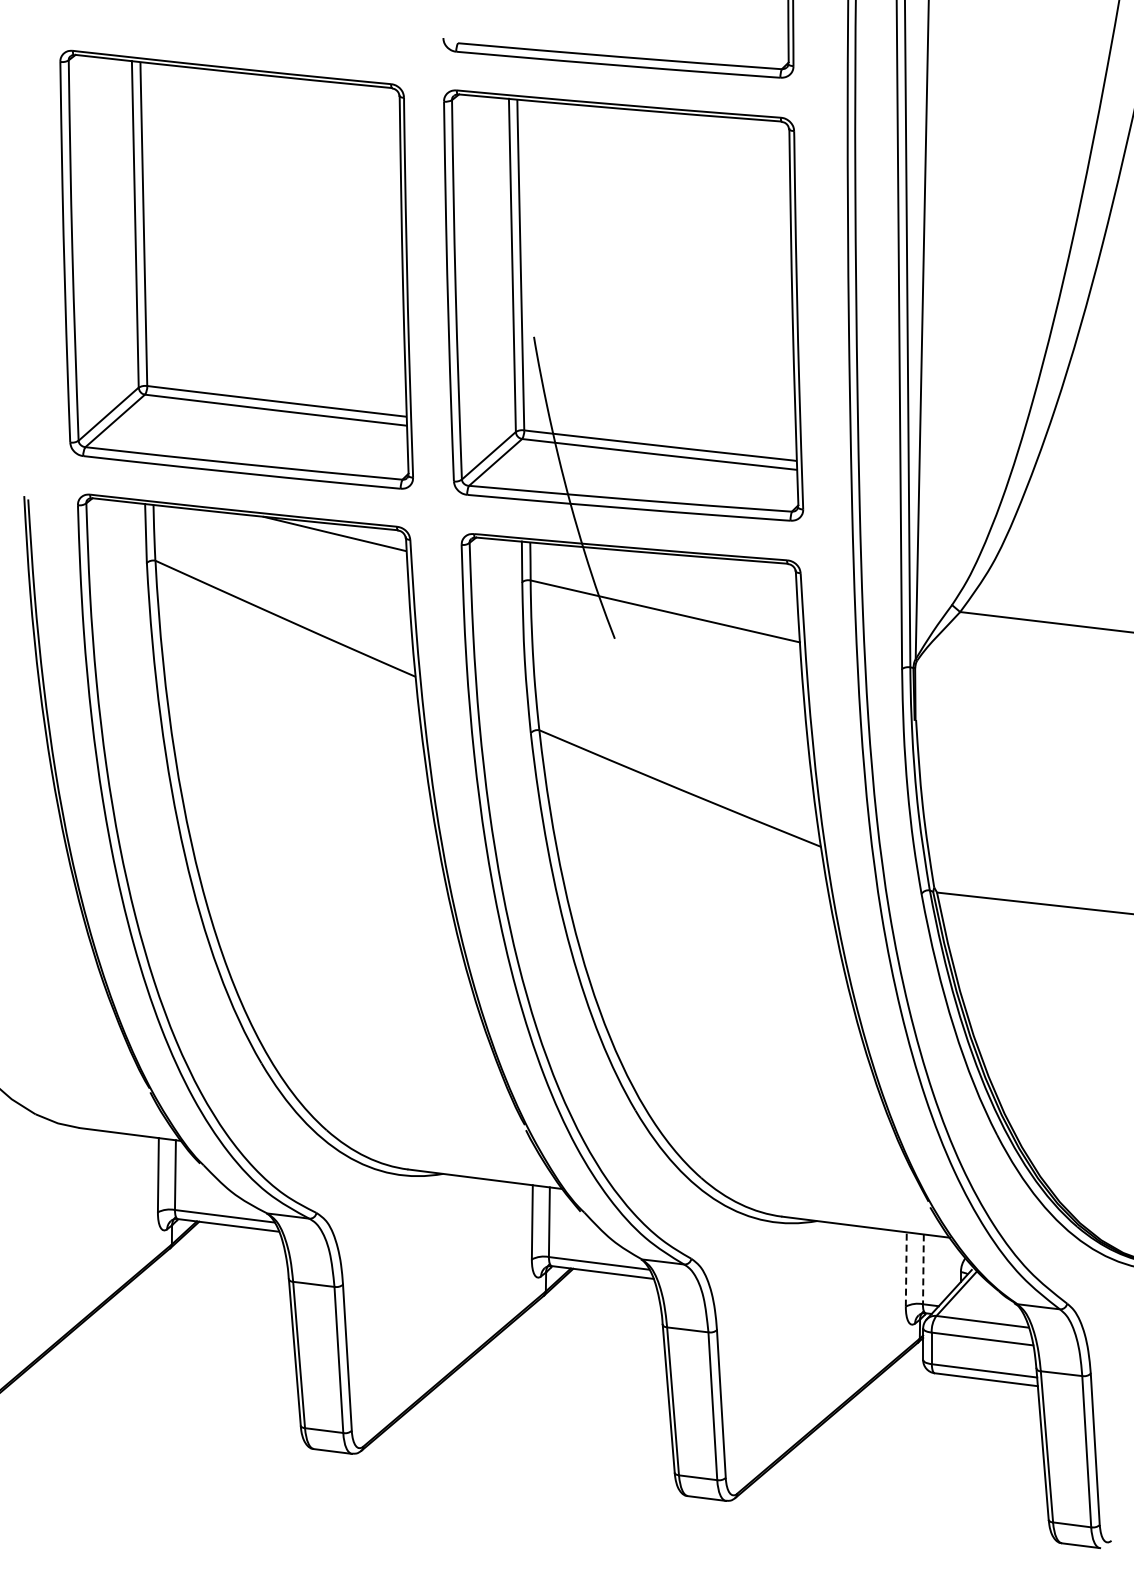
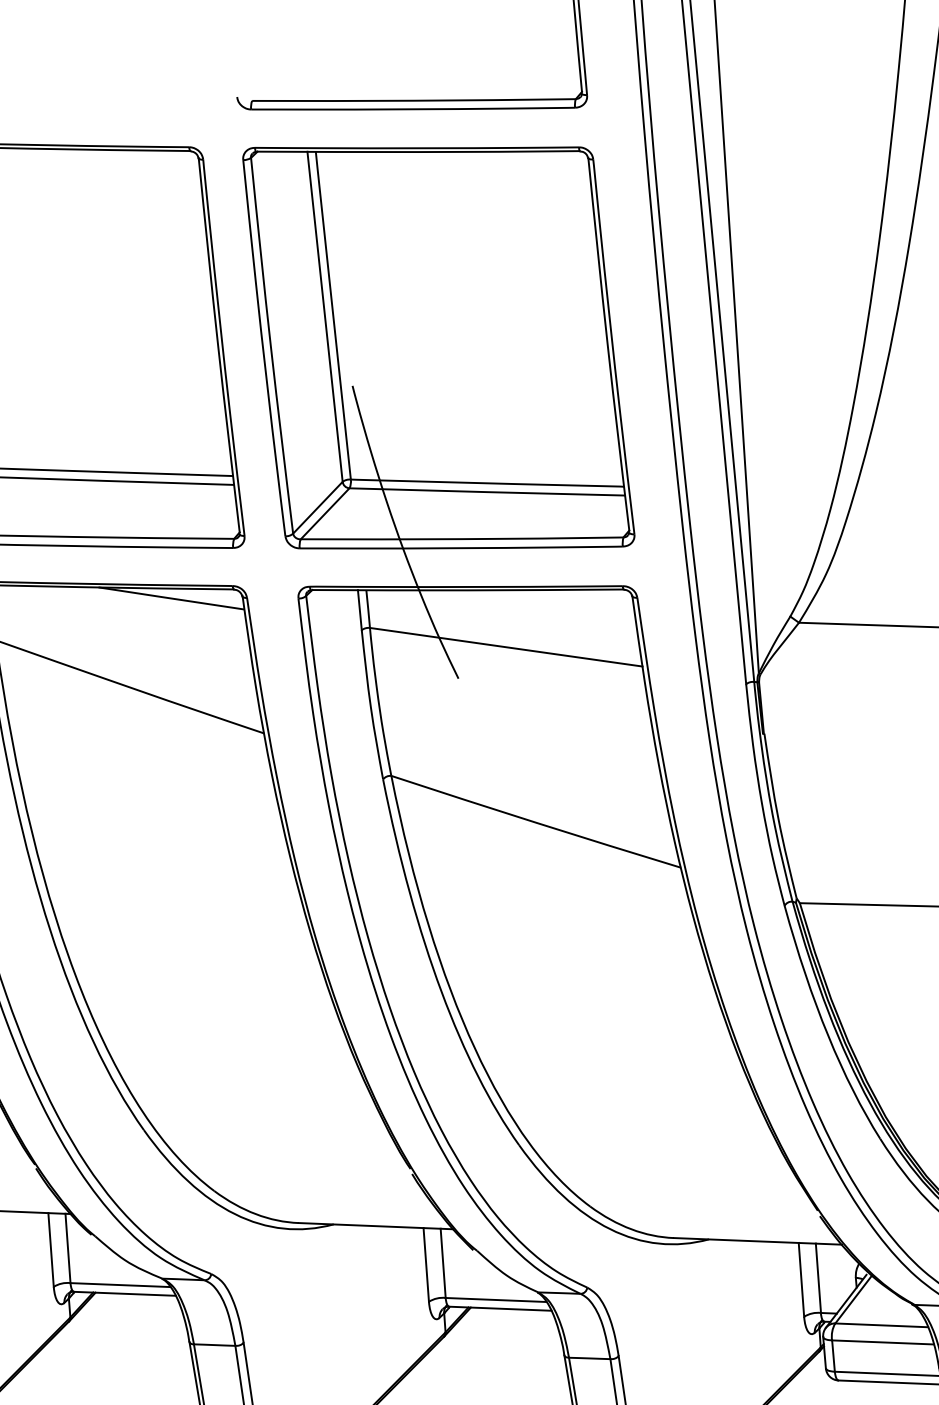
line: (906, 1268) -> (801, 1278), dashed -> solid
line: (923, 1269) -> (818, 1278), dashed -> solid

